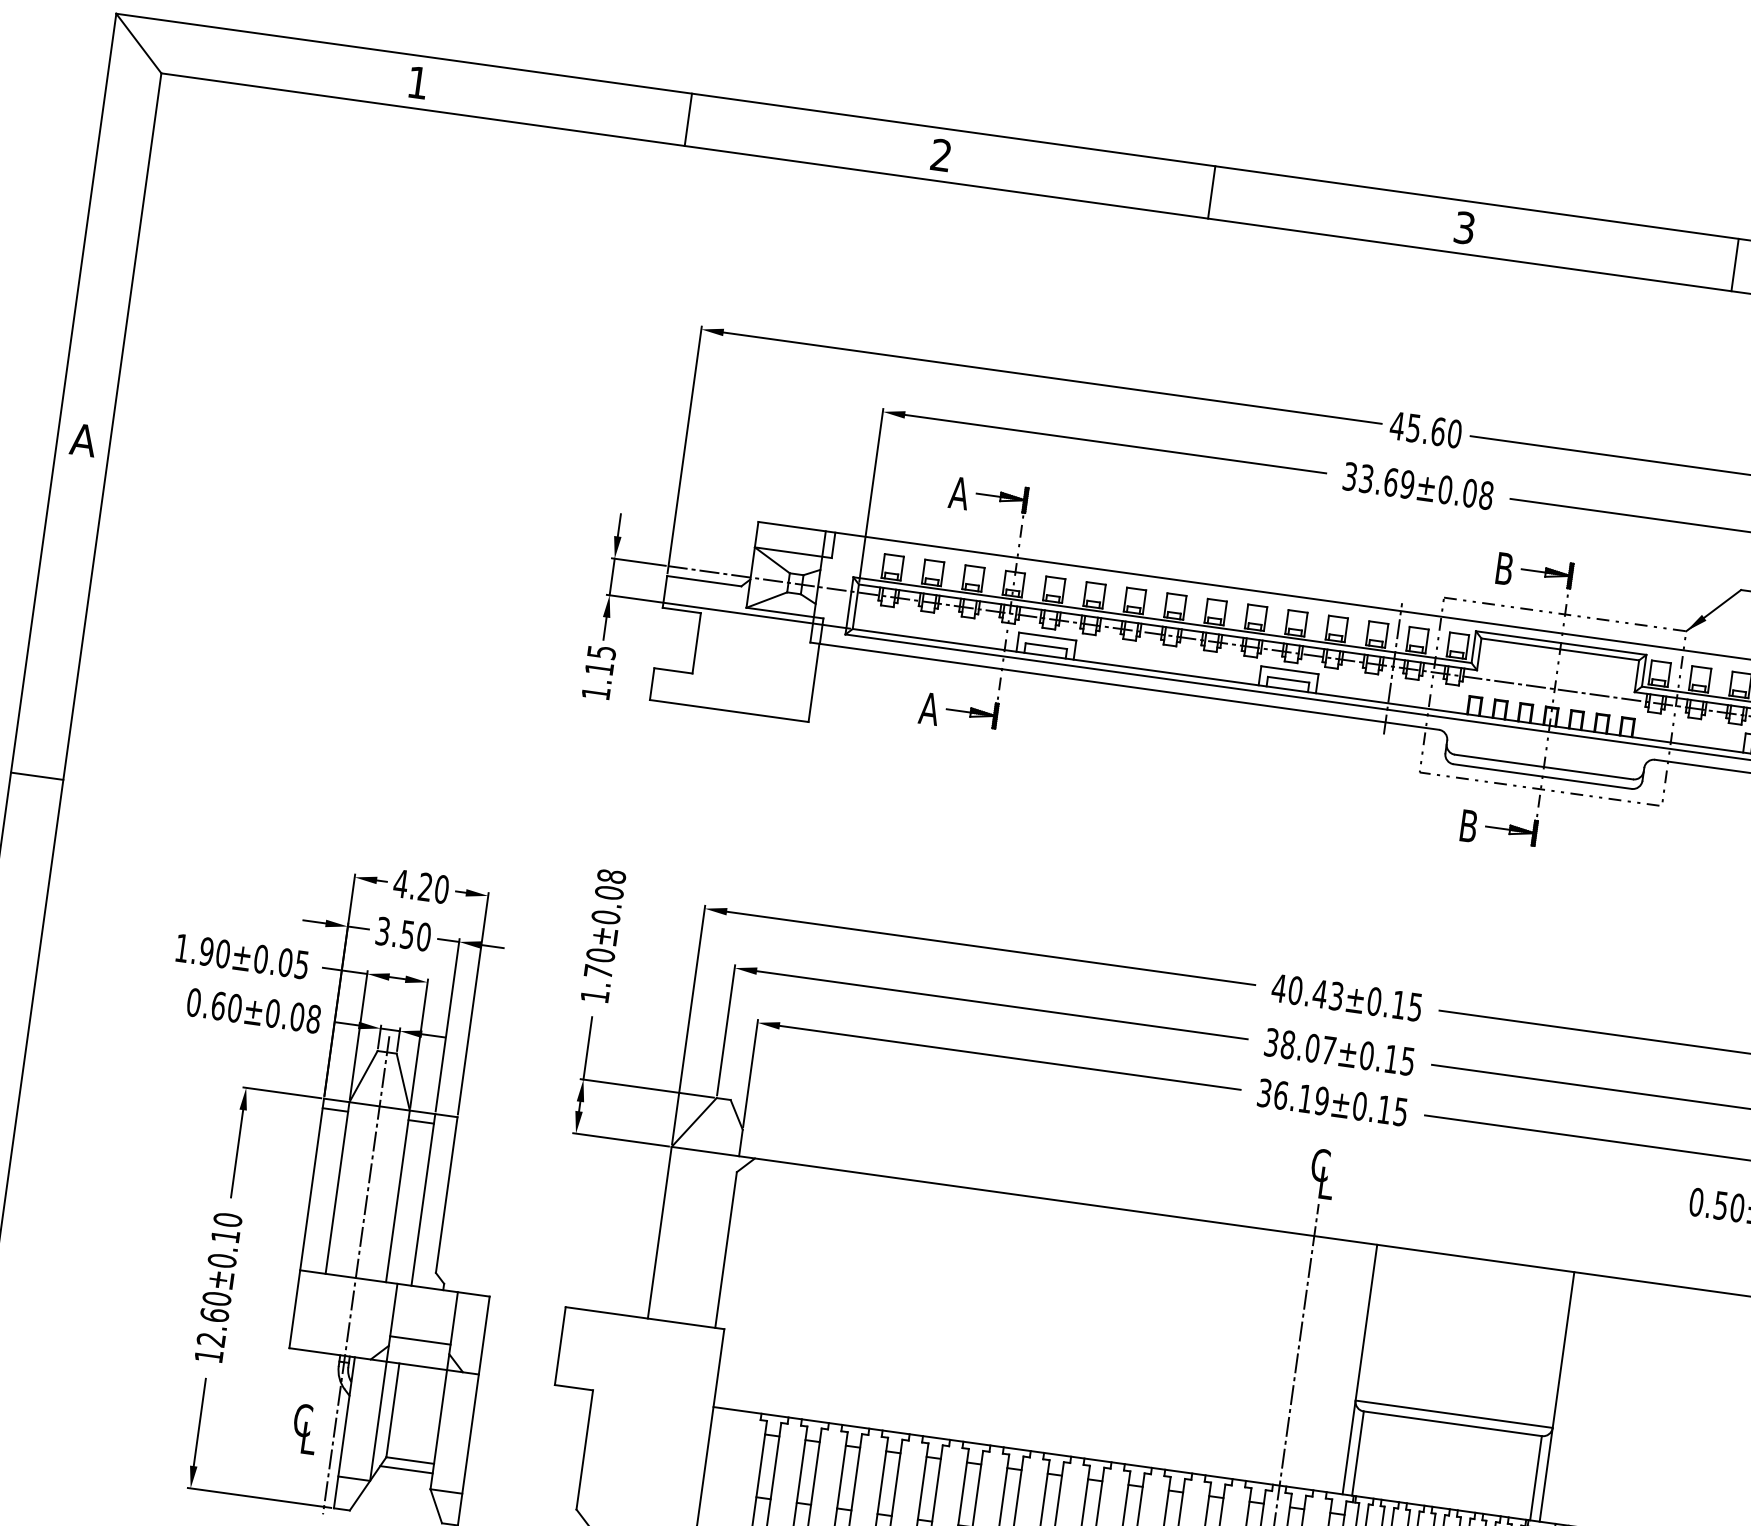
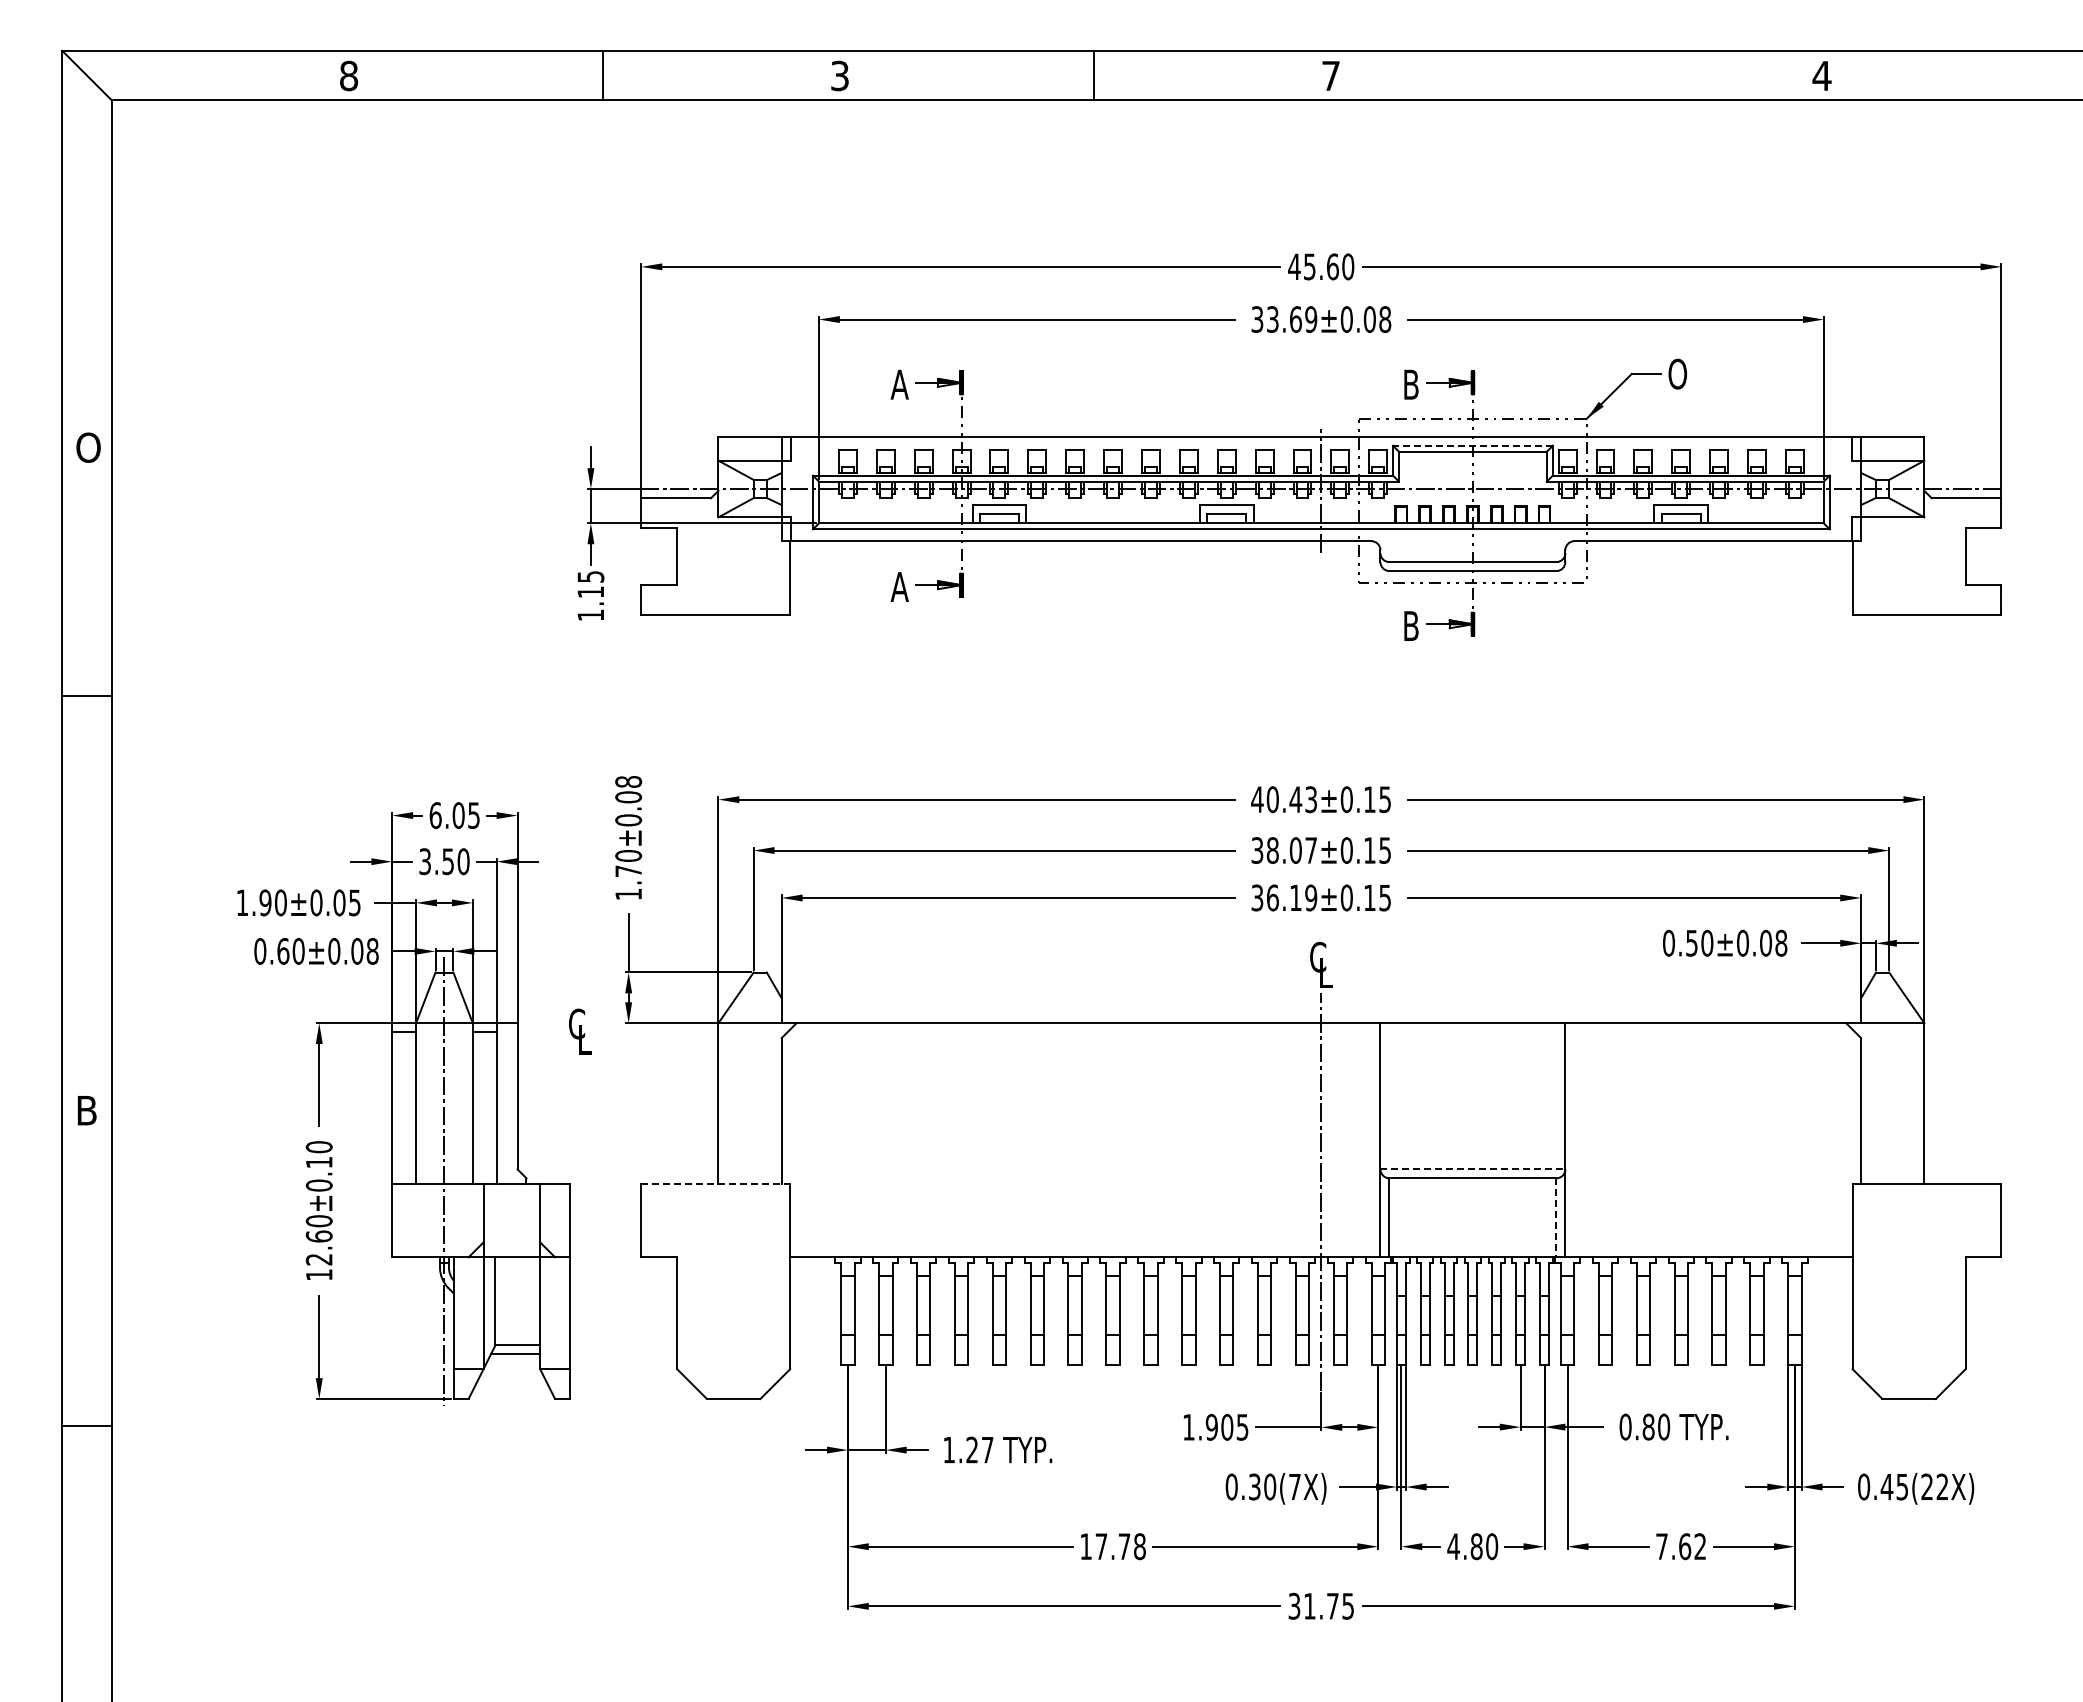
text: (418, 82) -> (349, 75), 1 -> 8
text: (940, 155) -> (839, 76), 2 -> 3
text: (1464, 227) -> (1330, 75), 3 -> 7
line: (1734, 264) -> (1584, 75), removed
text: (84, 440) -> (87, 447), A -> O
line: (1560, 642) -> (1472, 445), solid -> dashed
line: (36, 776) -> (86, 696), moved
text: (421, 886) -> (454, 815), 4.20 -> 6.05
line: (645, 1318) -> (716, 1184), solid -> dashed
line: (420, 1340) -> (511, 1233), removed
line: (1454, 1414) -> (1473, 1169), solid -> dashed
text: (305, 1428) -> (580, 1031), moved
line: (1536, 1477) -> (1556, 1217), solid -> dashed

